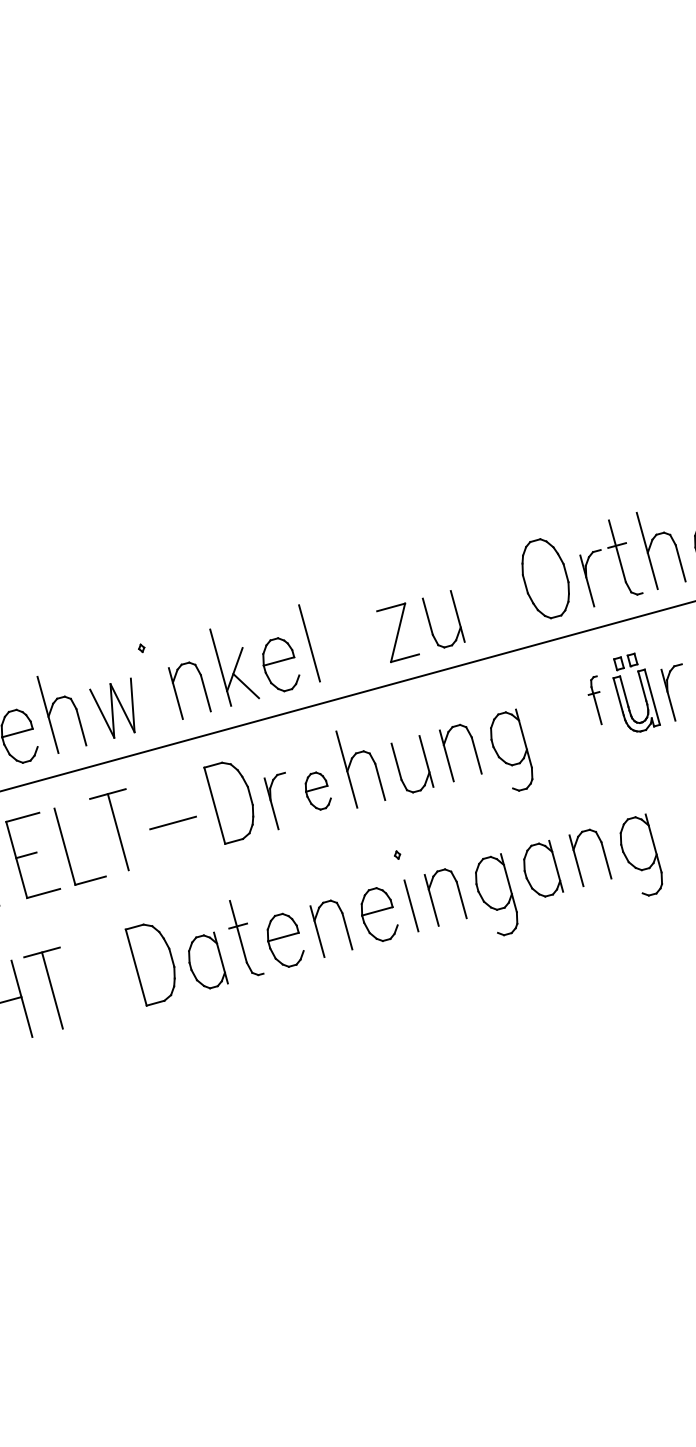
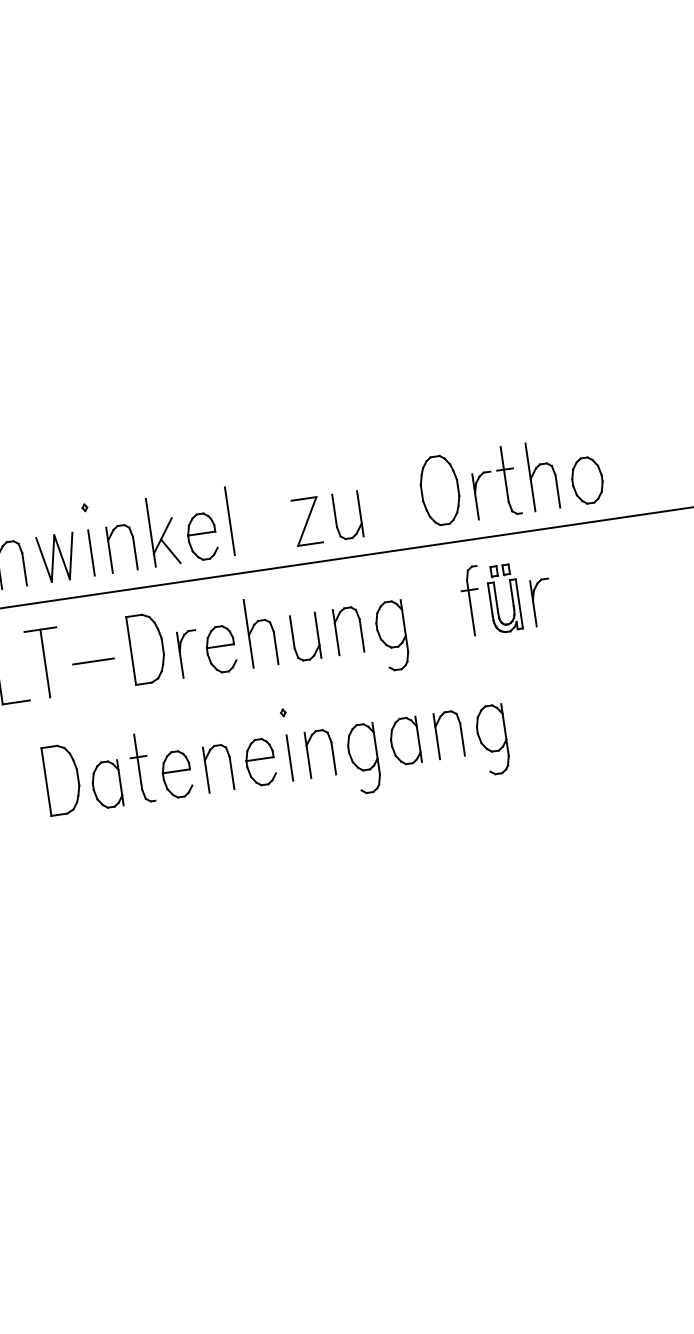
line: (155, 698) -> (91, 552), added
part: (594, 700) -> (469, 600), size x1.67
part: (317, 791) -> (221, 649), size x1.43

